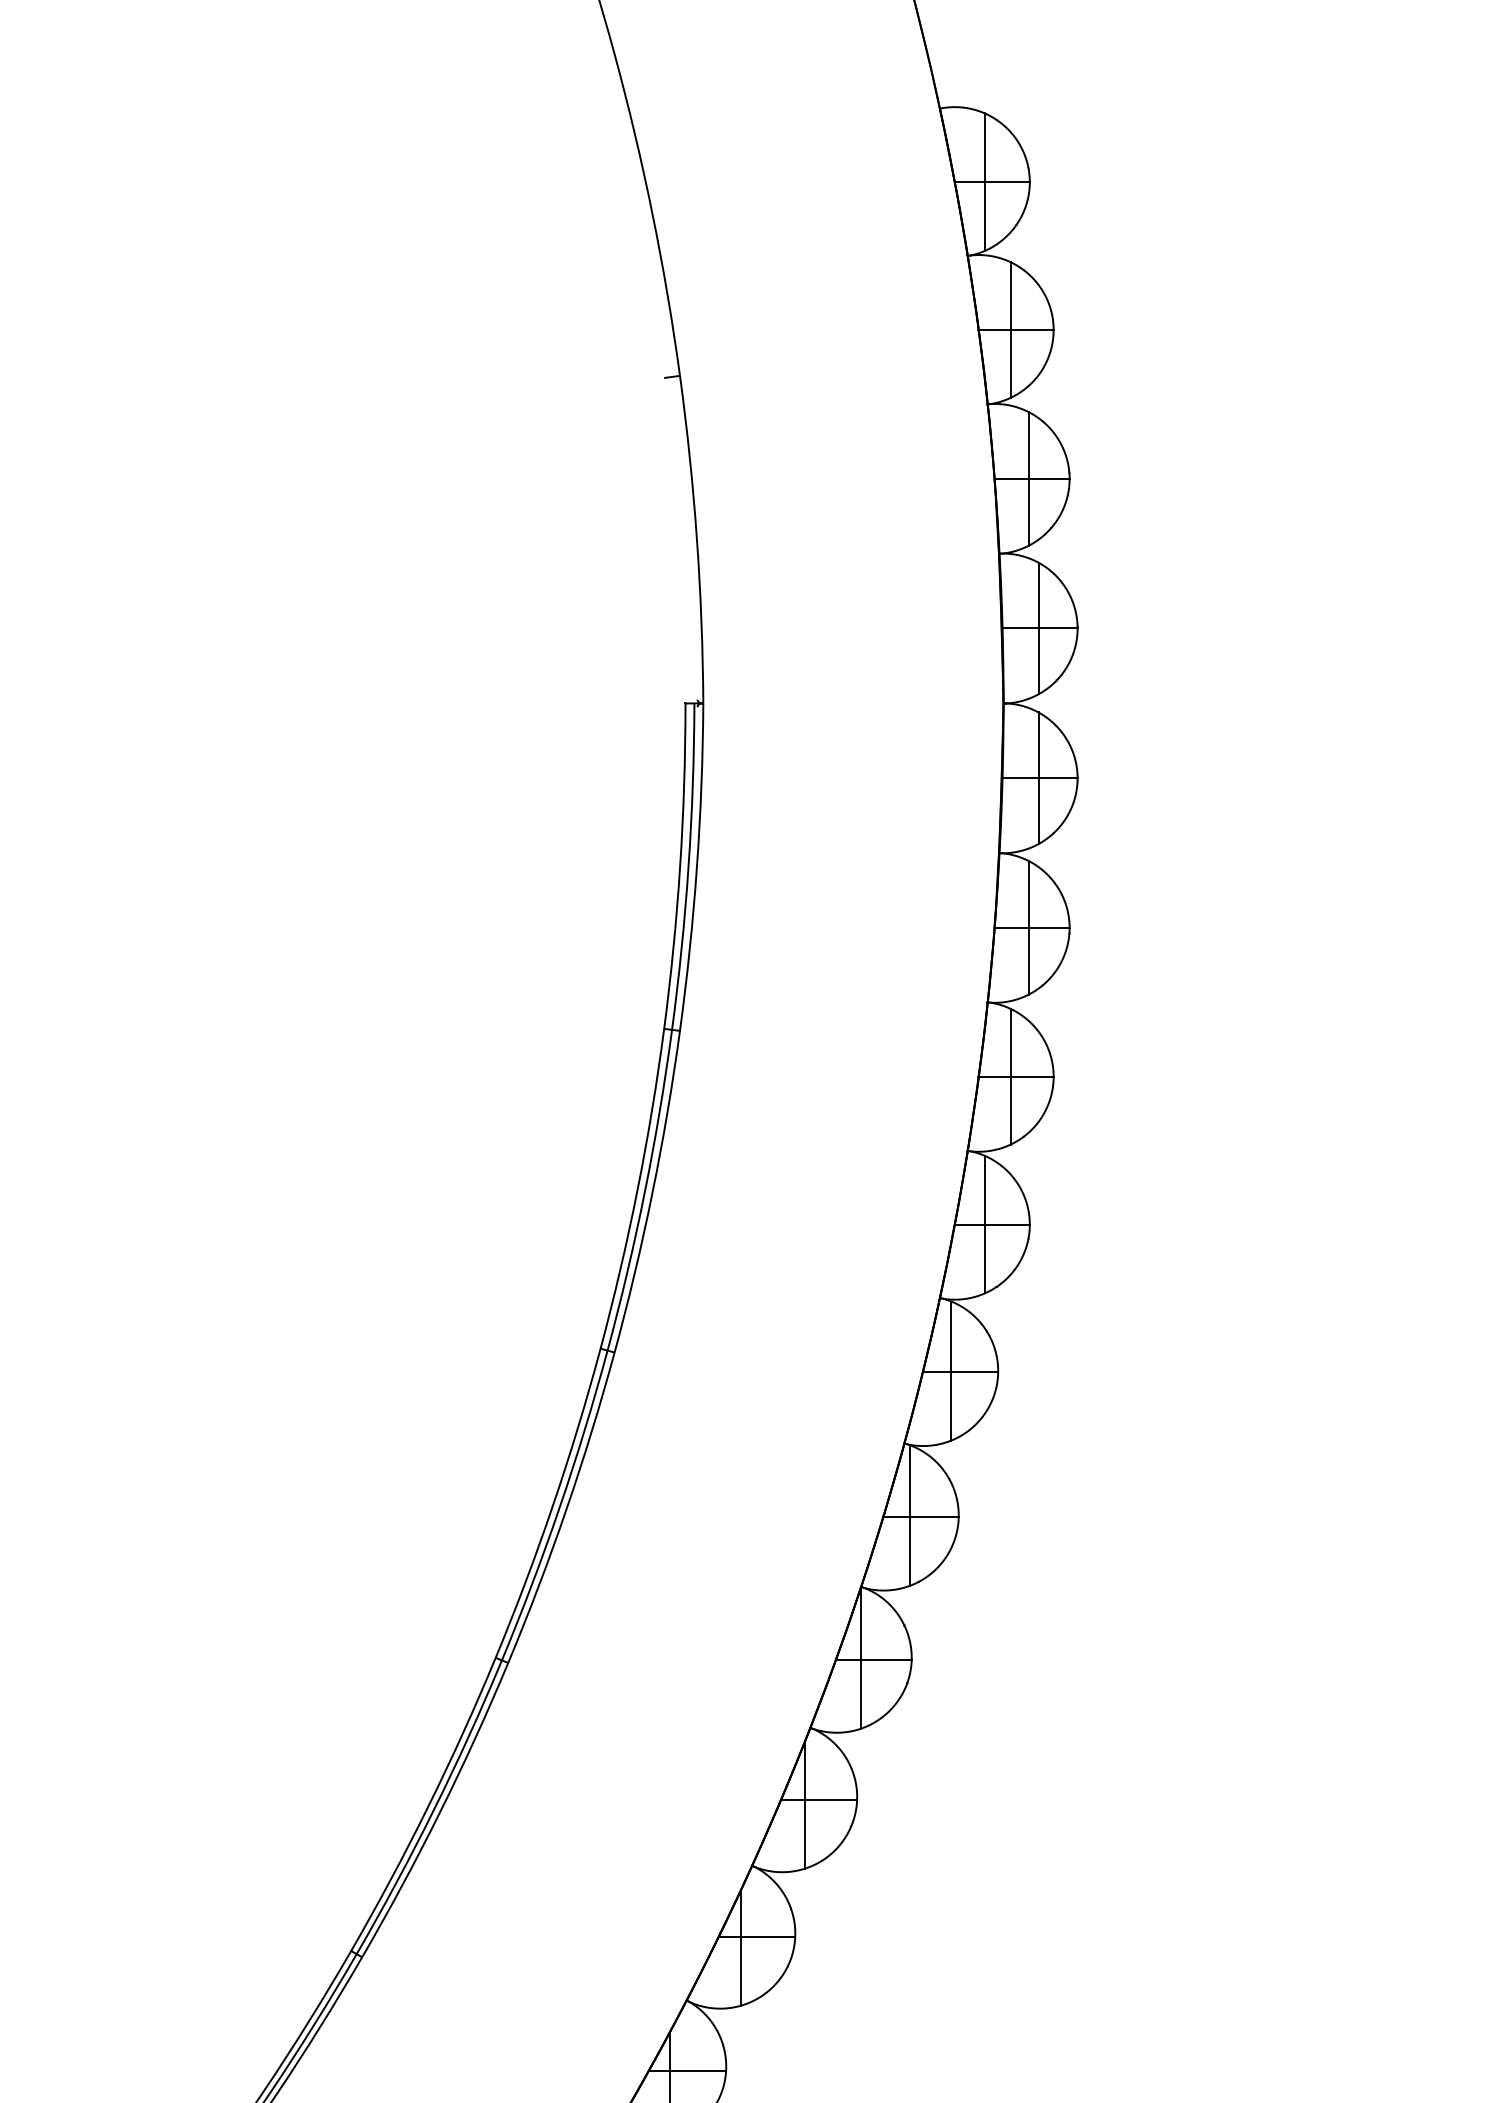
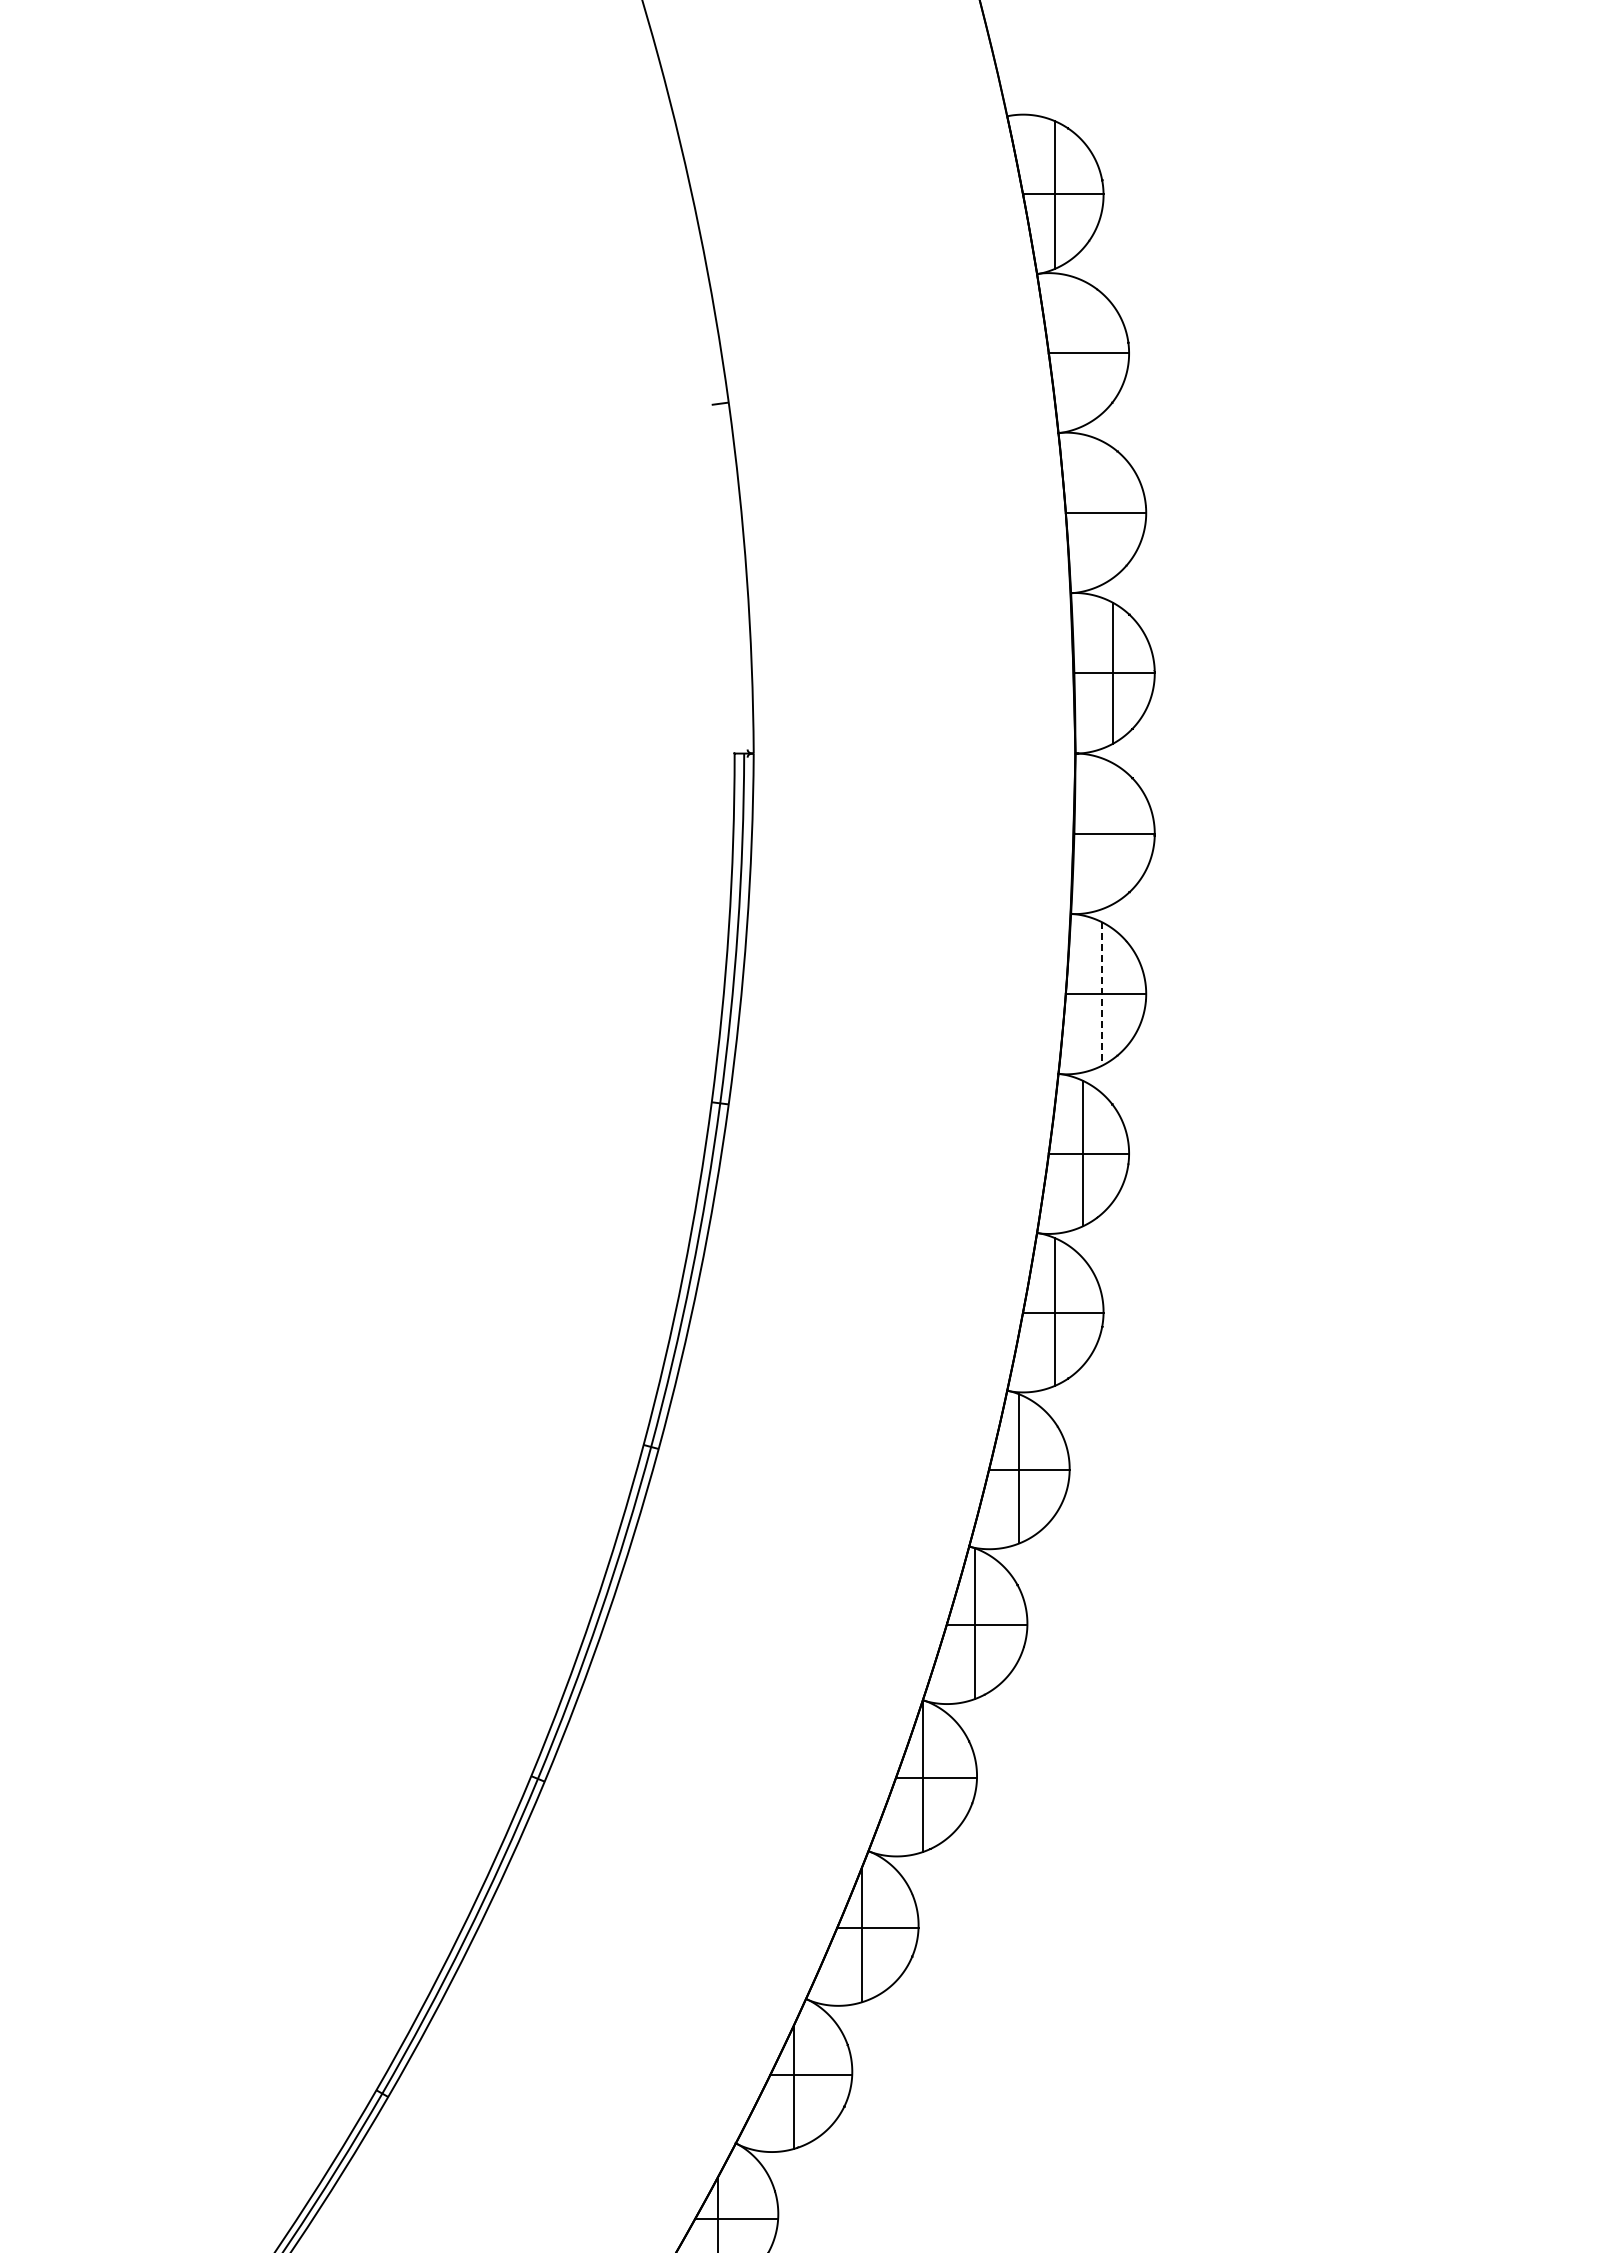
line: (1011, 330) -> (1083, 353), removed
line: (1028, 478) -> (1102, 512), removed
line: (1038, 778) -> (1112, 833), removed
line: (1028, 928) -> (1102, 994), solid -> dashed

